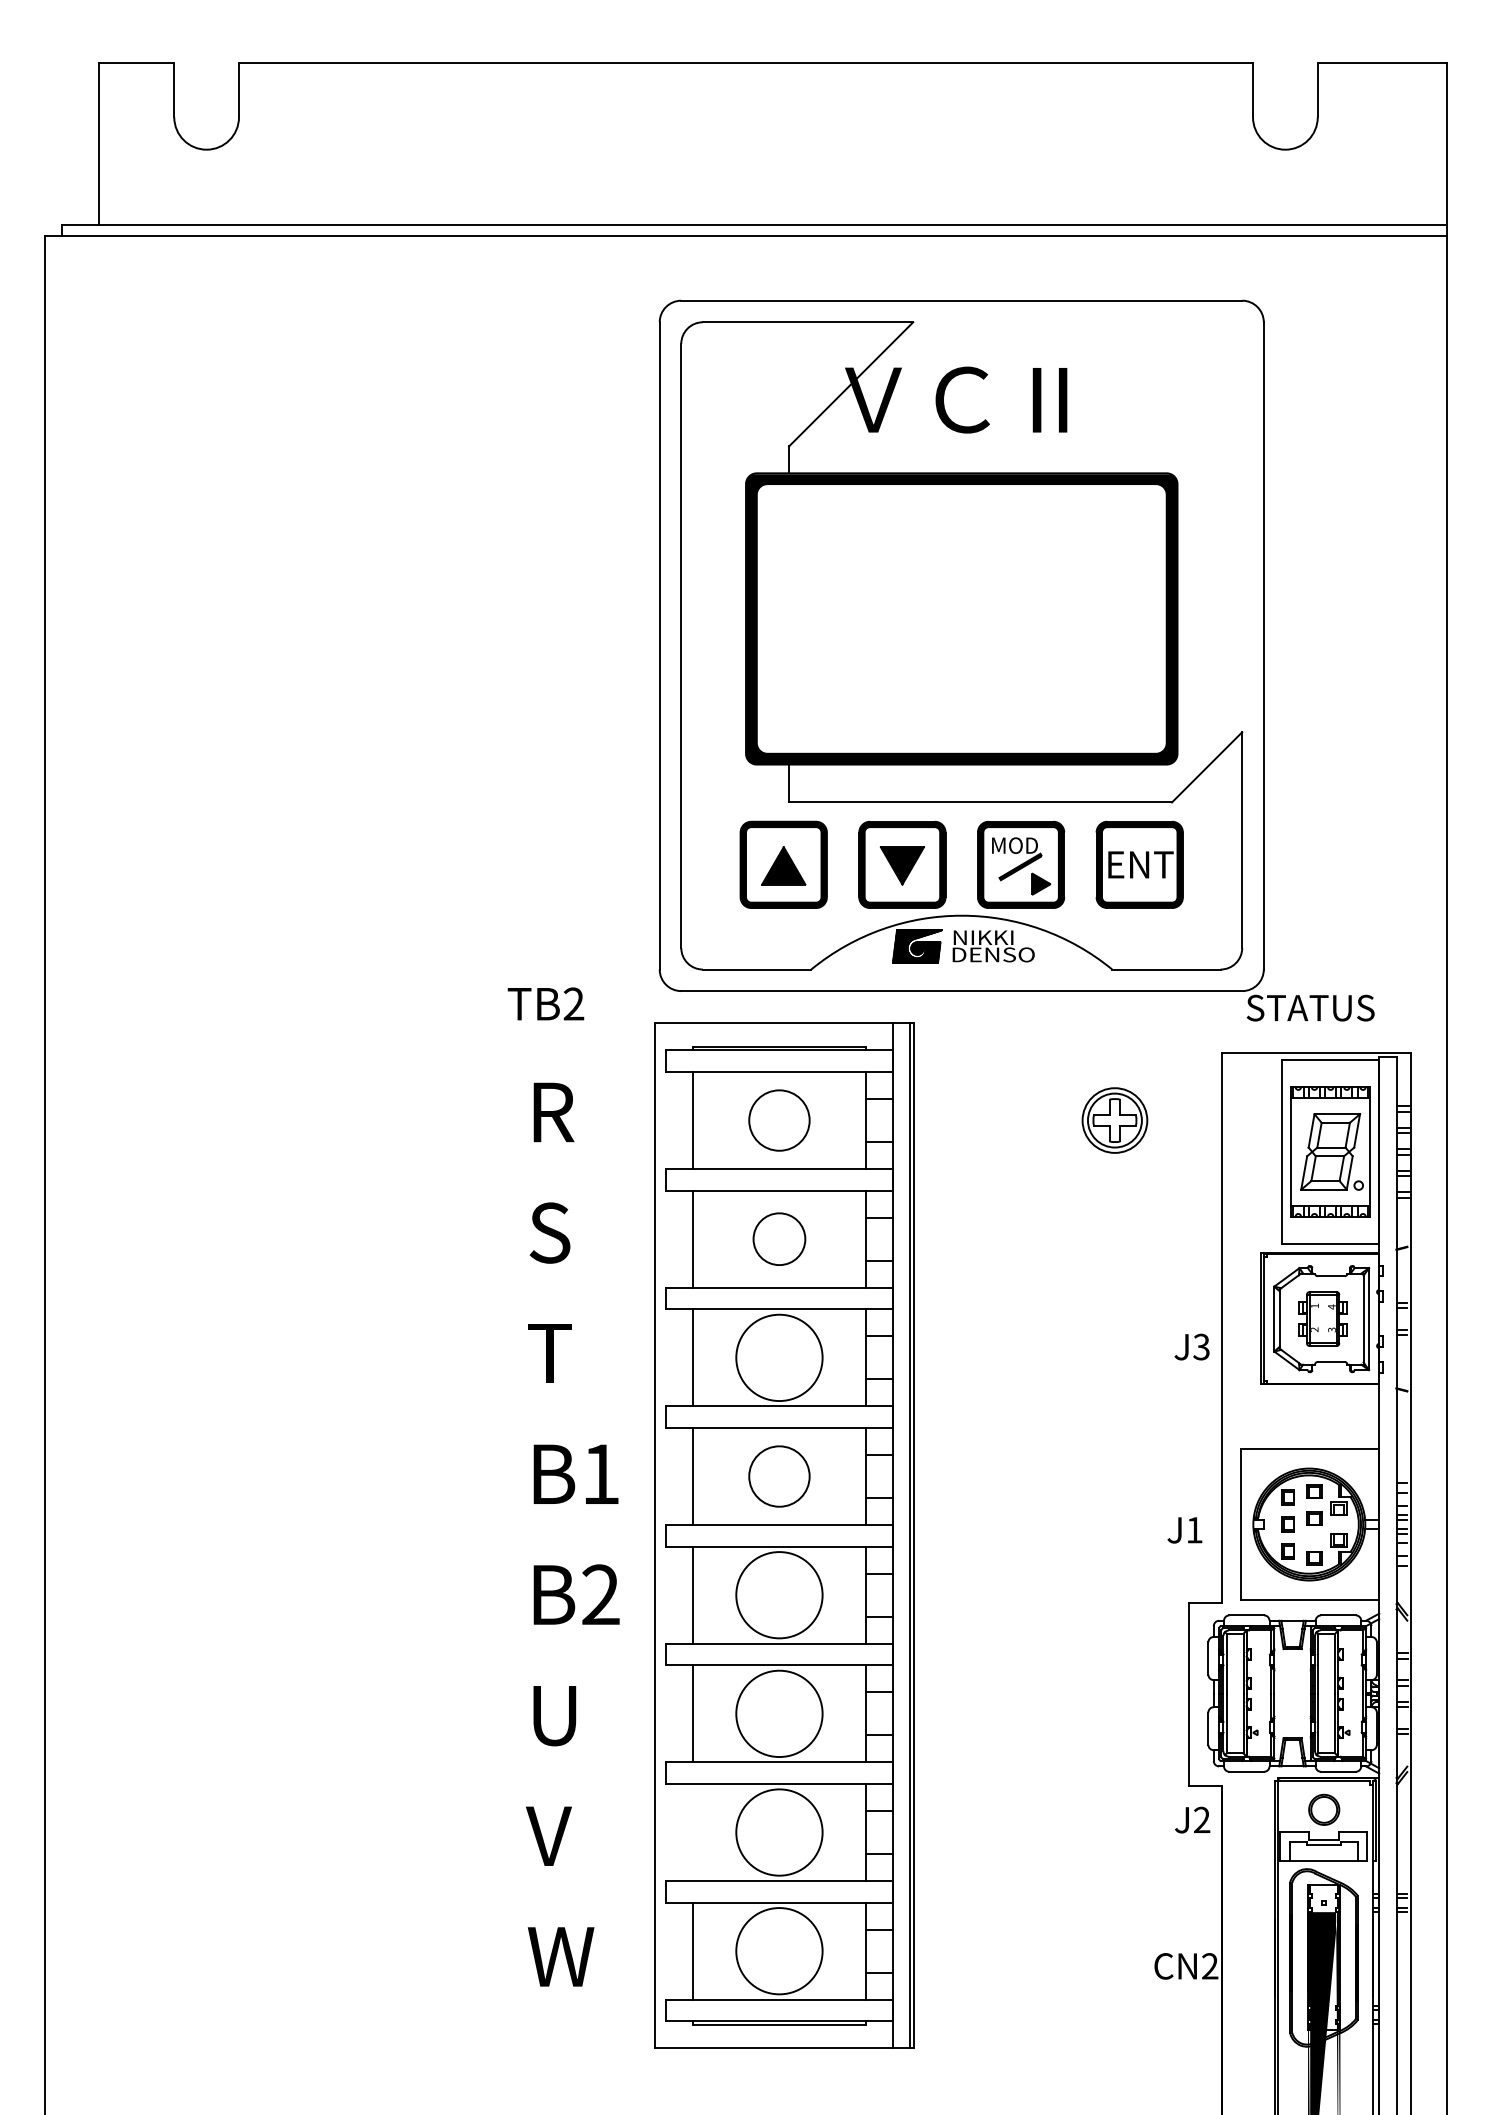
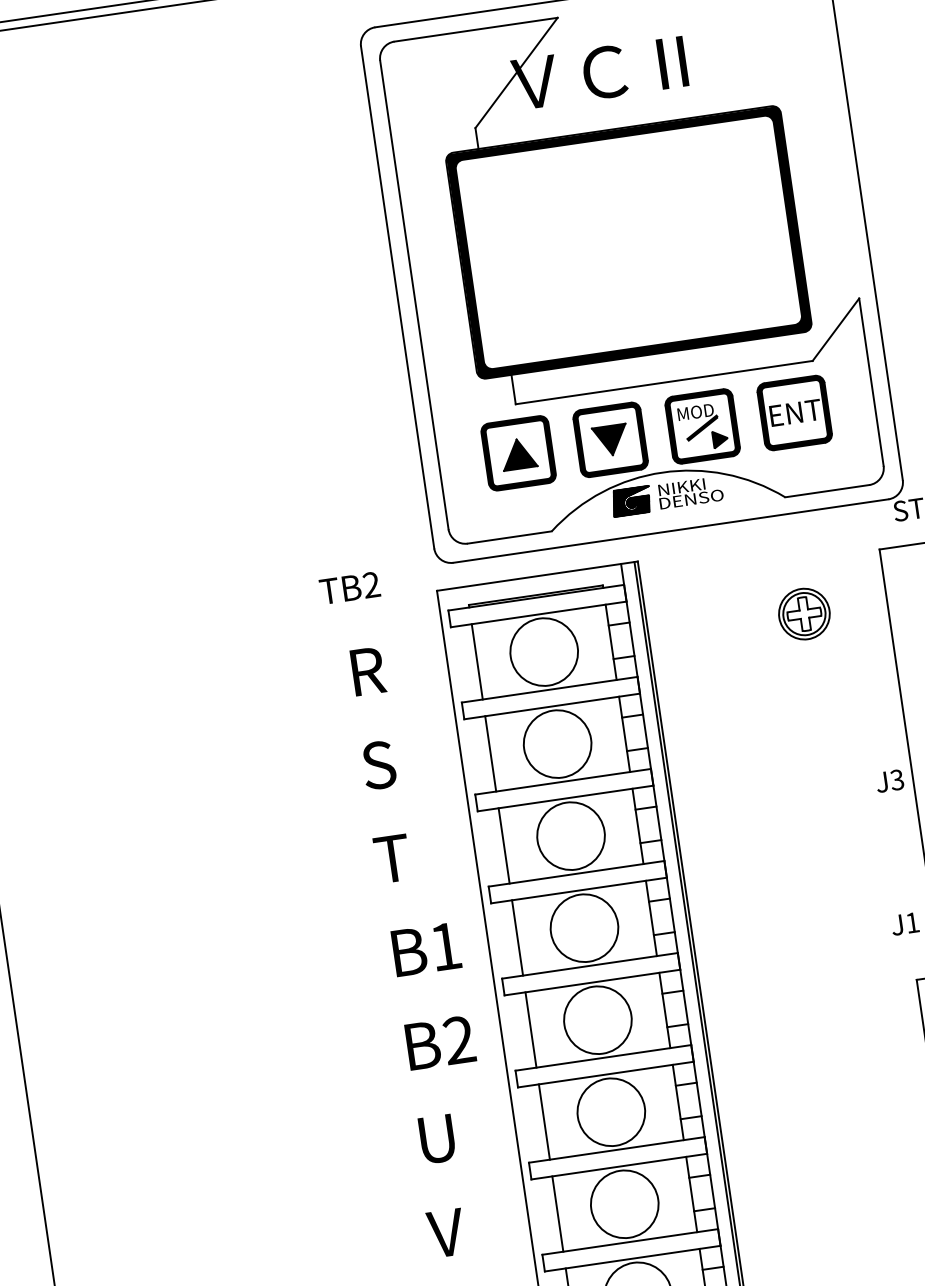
circle: (779, 1120) -> (544, 652), size x1.43
circle: (779, 1239) -> (557, 744), size x1.67
circle: (779, 1476) -> (584, 928), size x1.43
line: (693, 1832) -> (558, 1213), added

